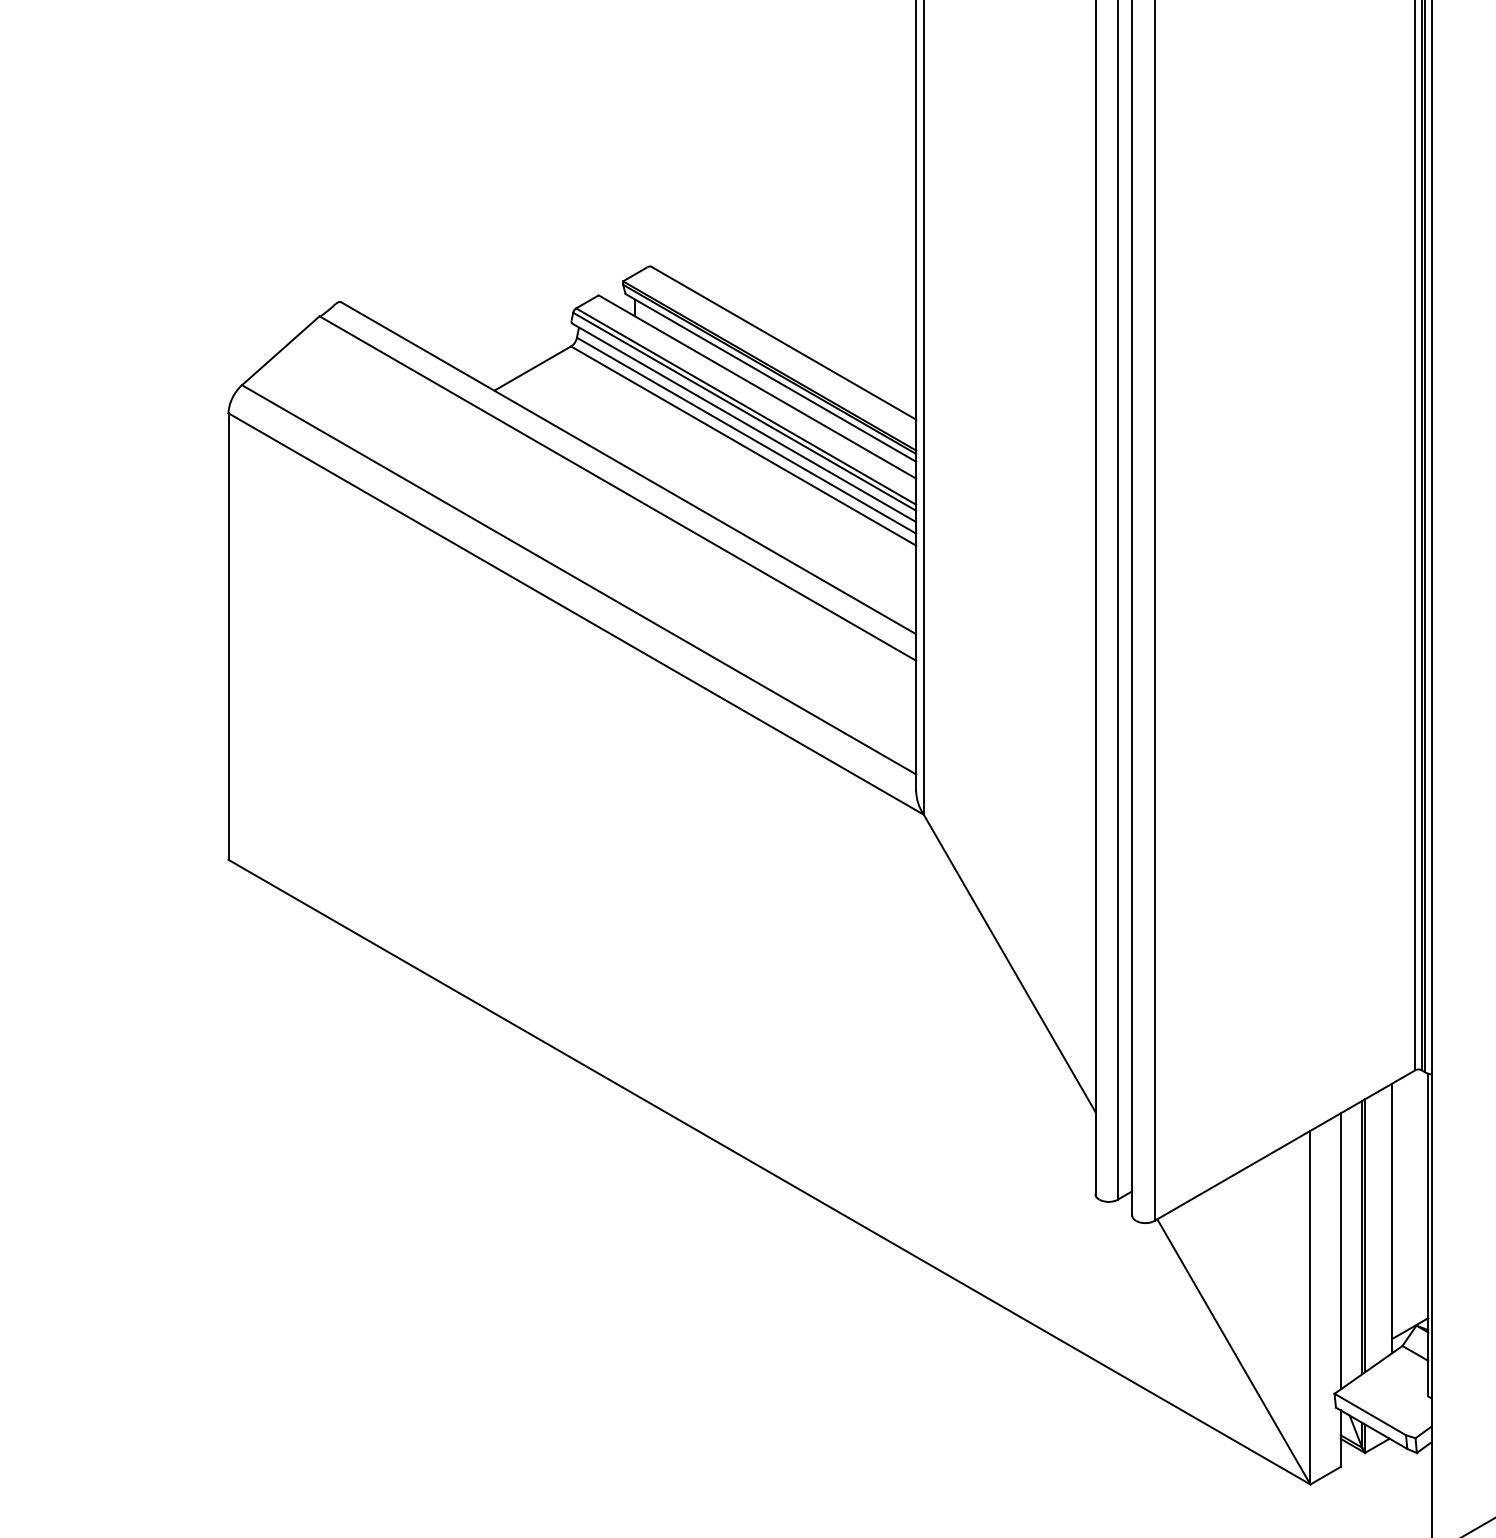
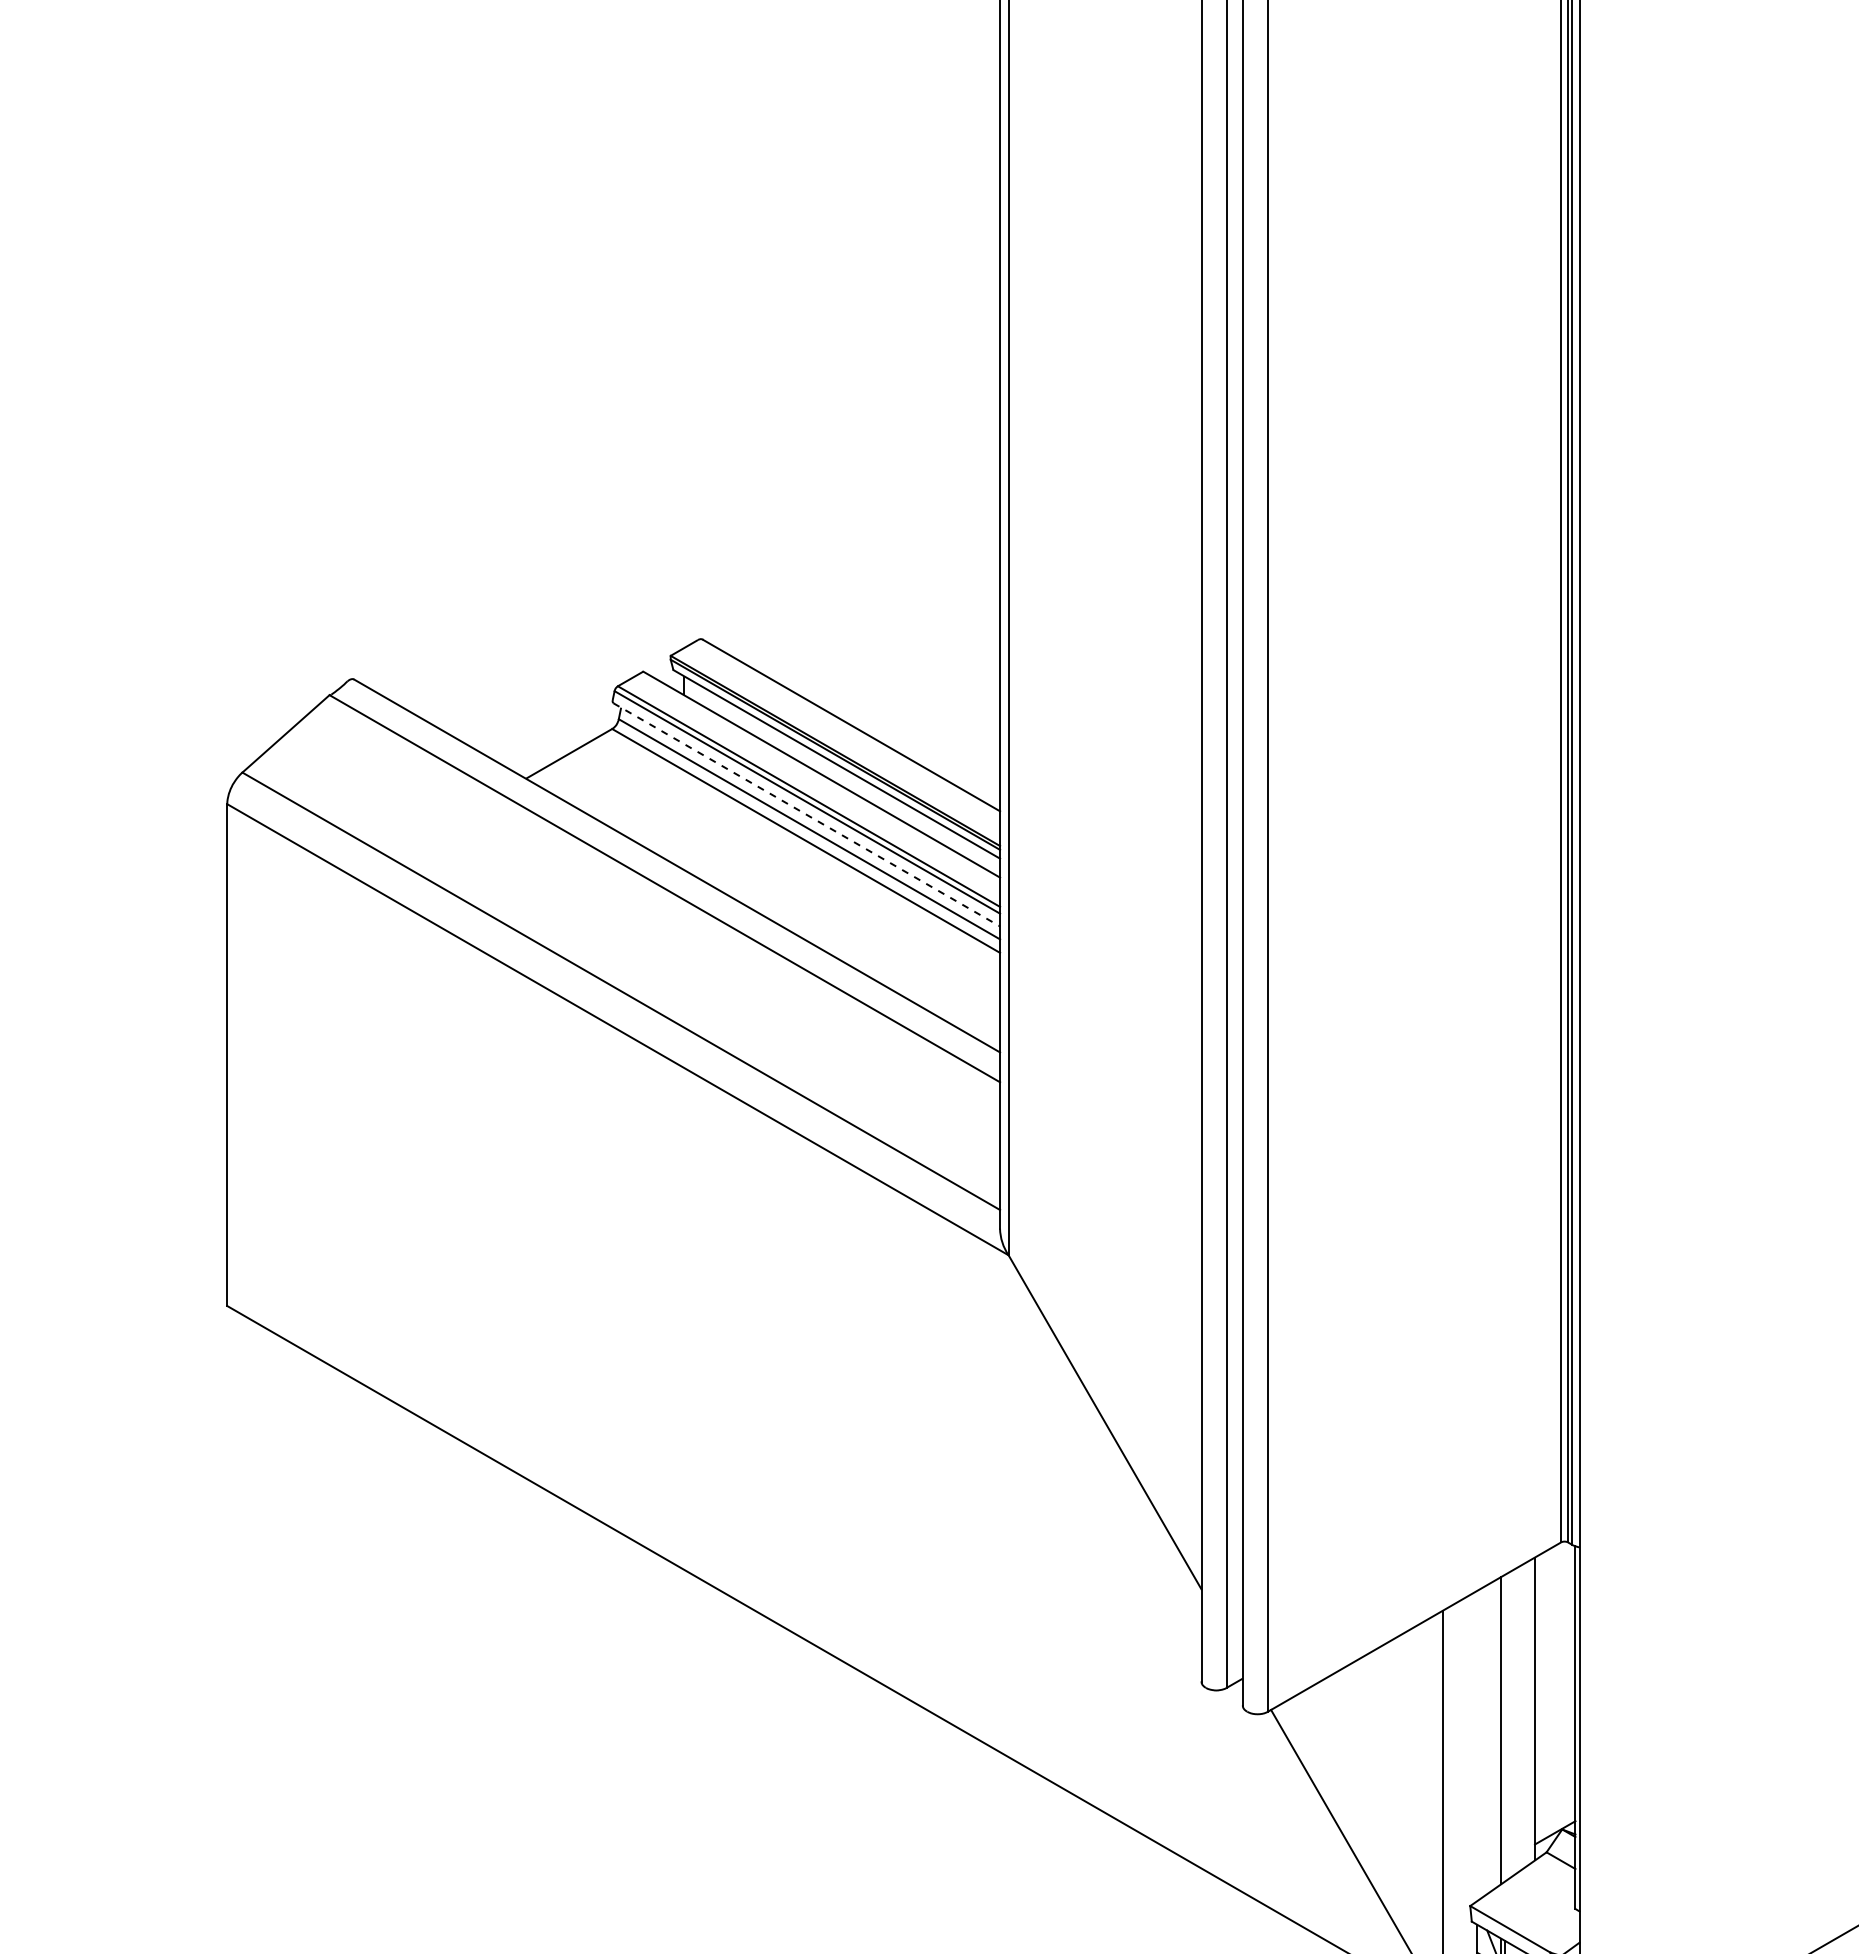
line: (744, 423) -> (807, 815), solid -> dashed
line: (1365, 1235) -> (1504, 1728), removed
line: (1341, 1250) -> (1477, 1745), removed

